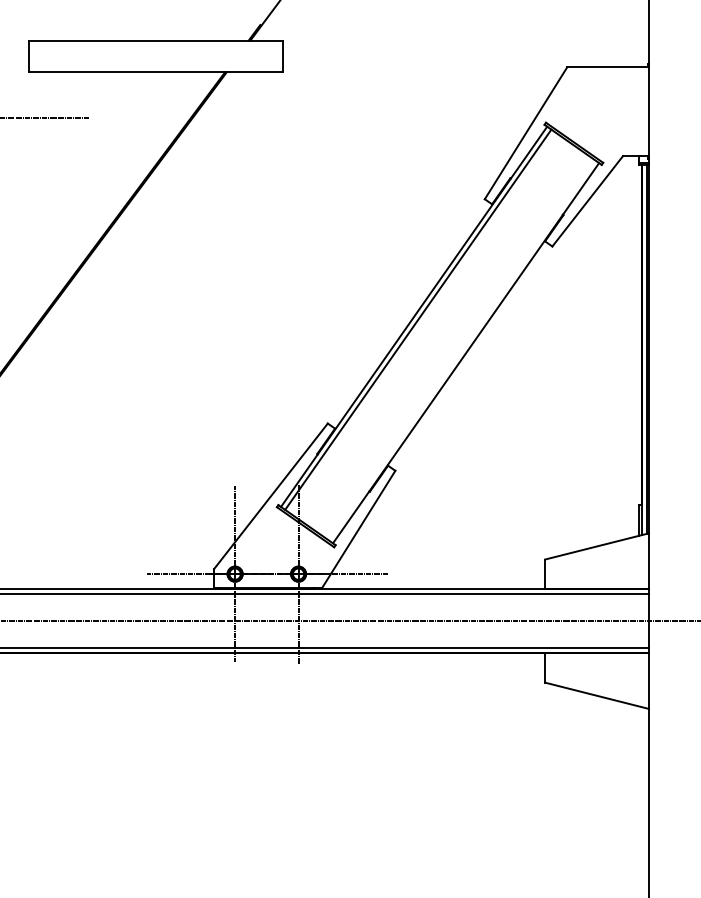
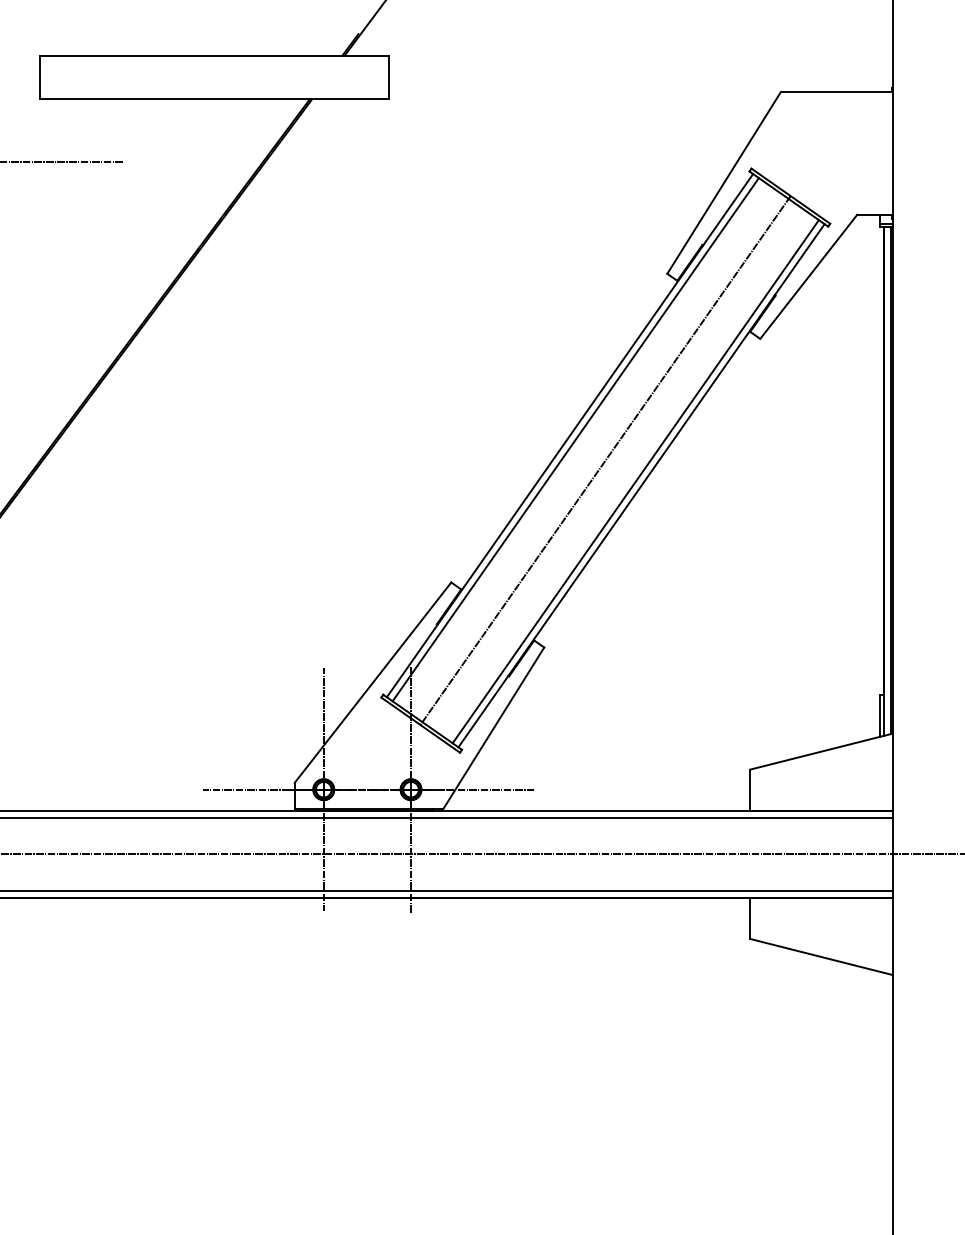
line: (439, 334) -> (605, 460), added
line: (461, 350) -> (635, 481), added

